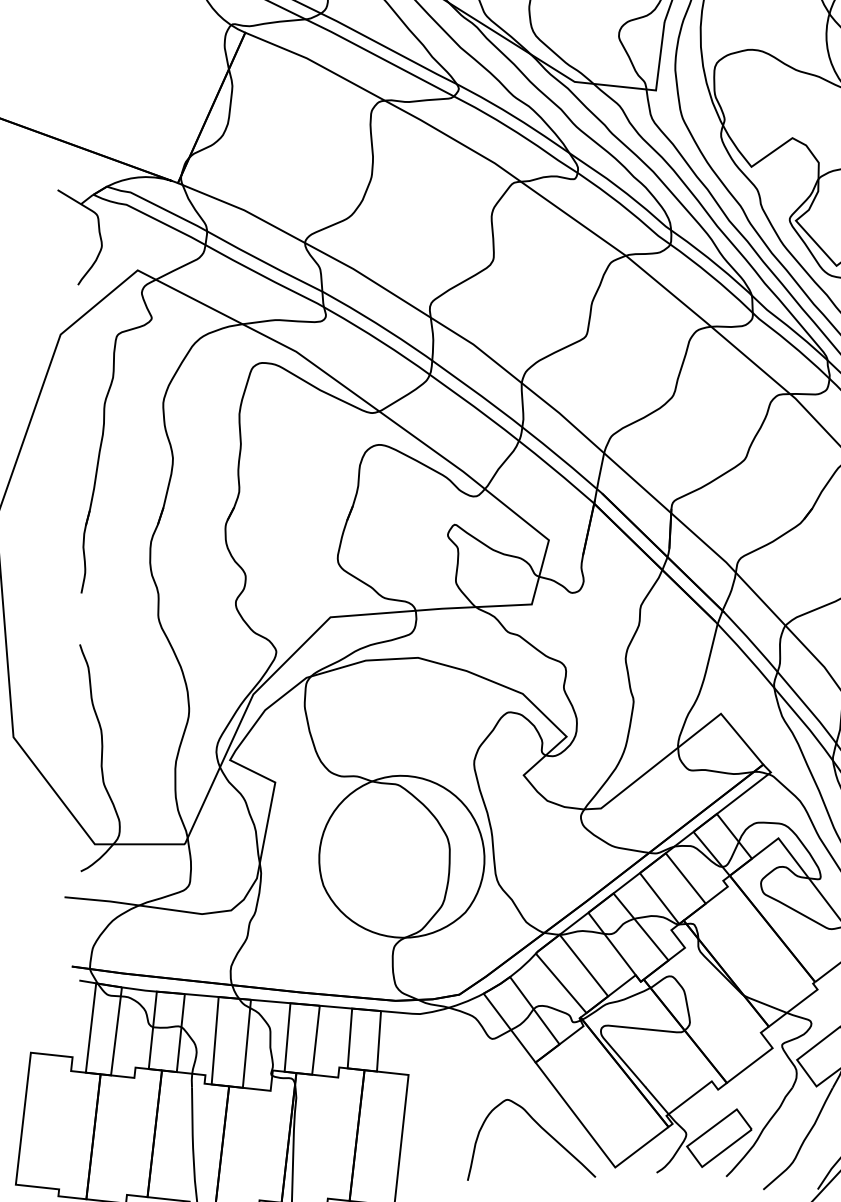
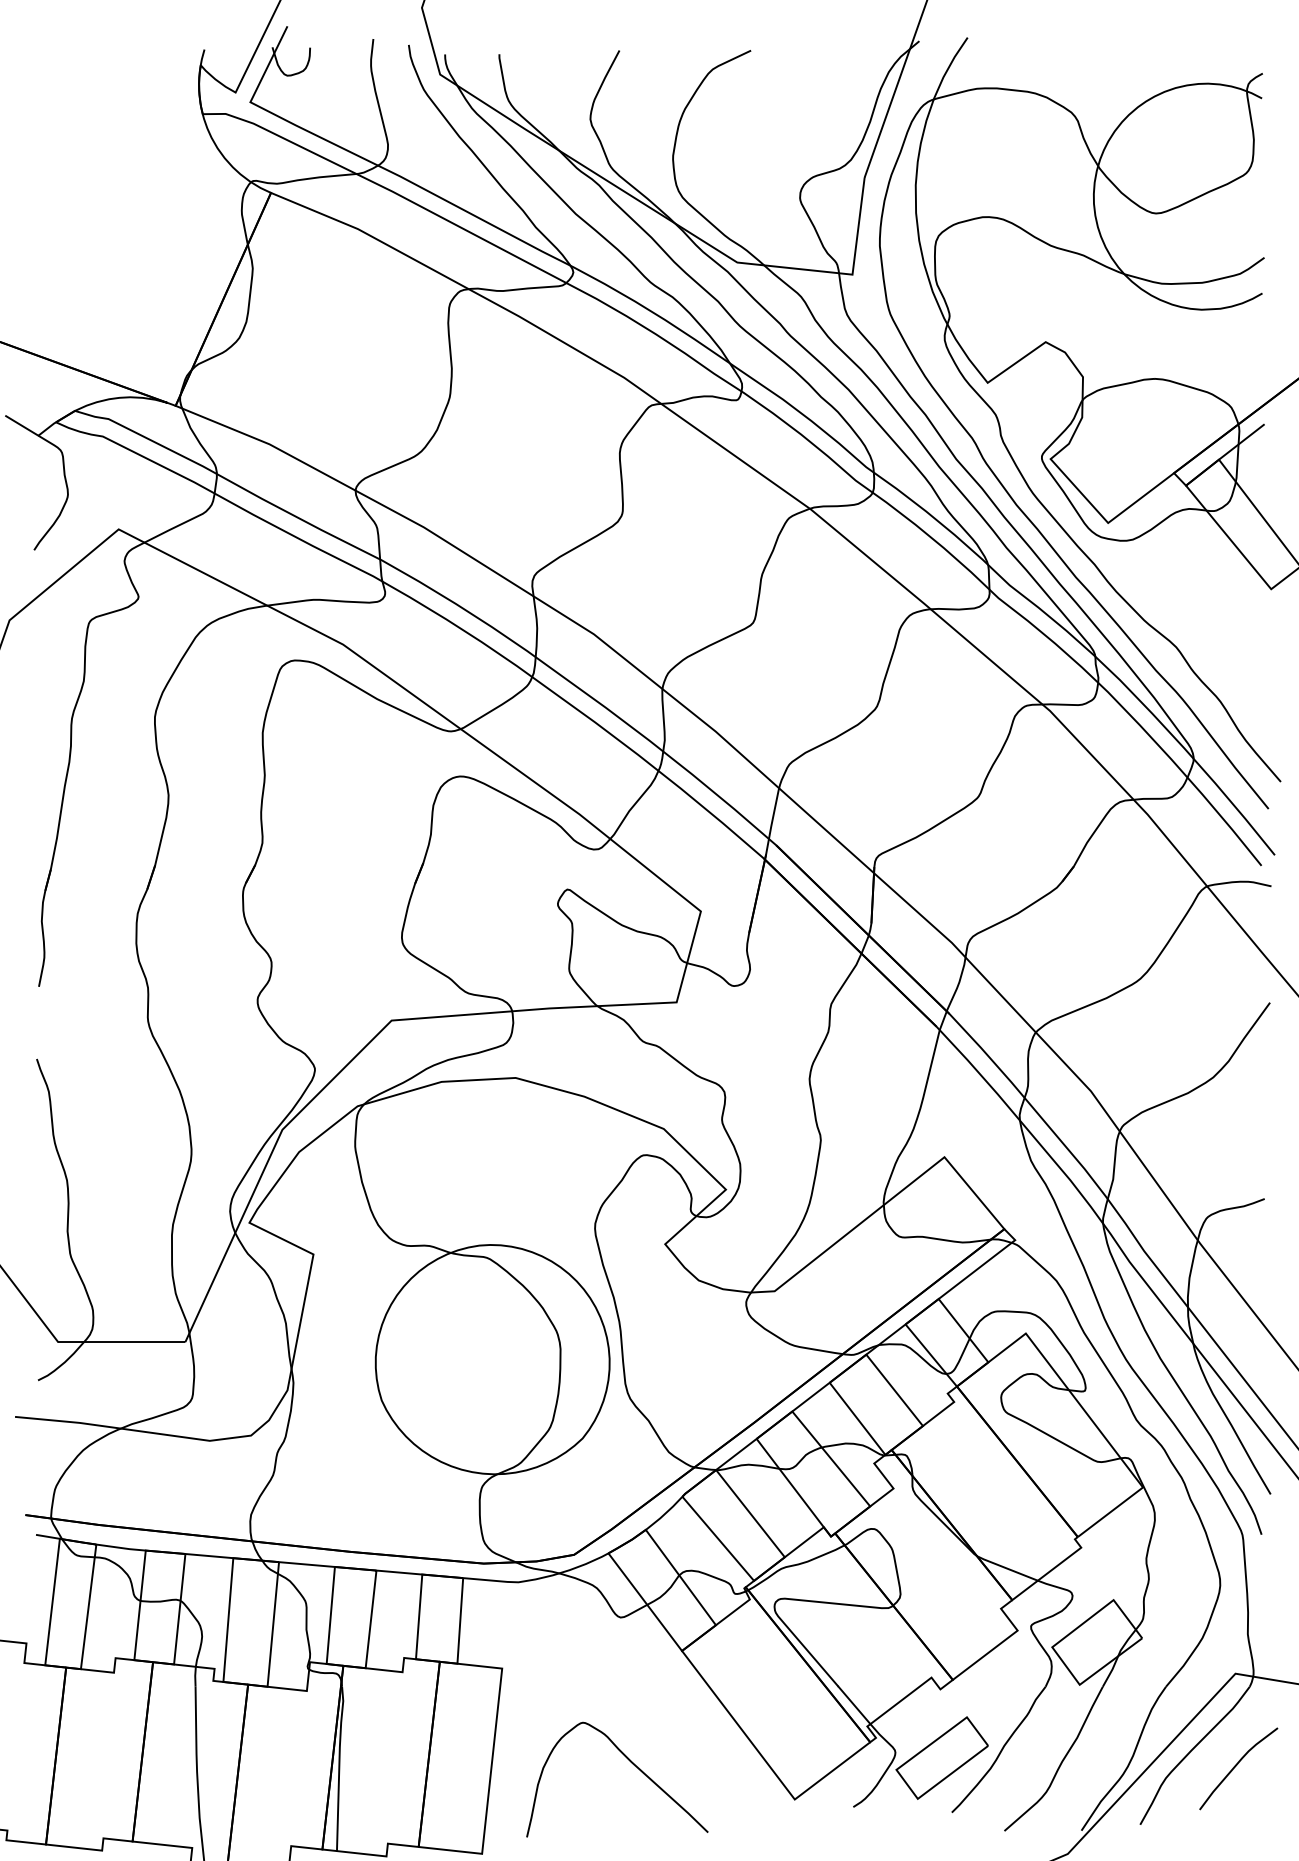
curve: (542, 1129) -> (632, 1764), moved

